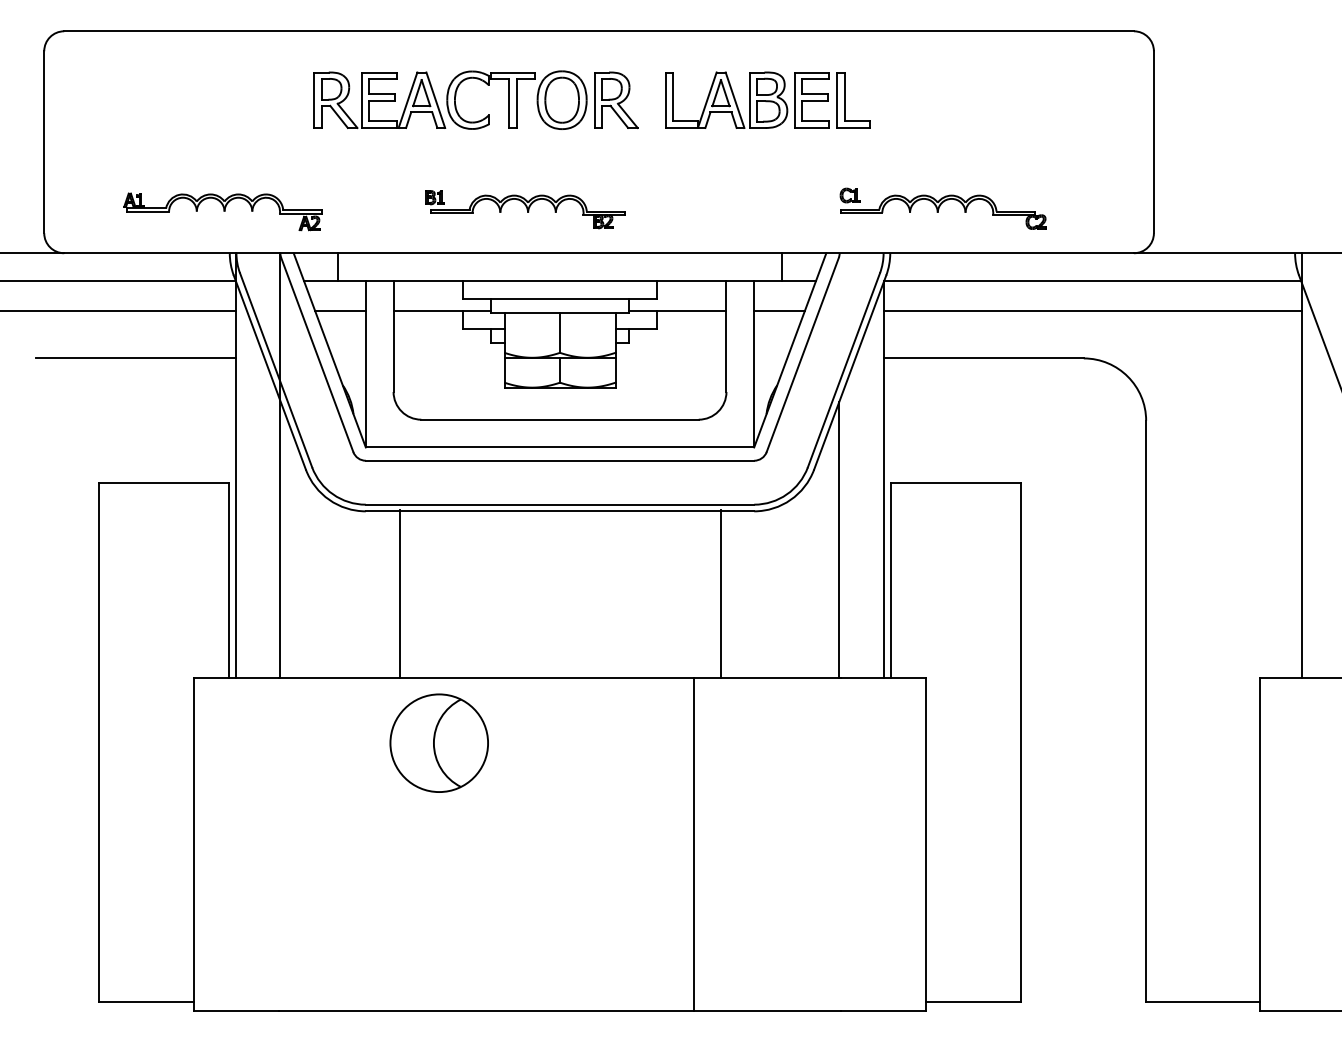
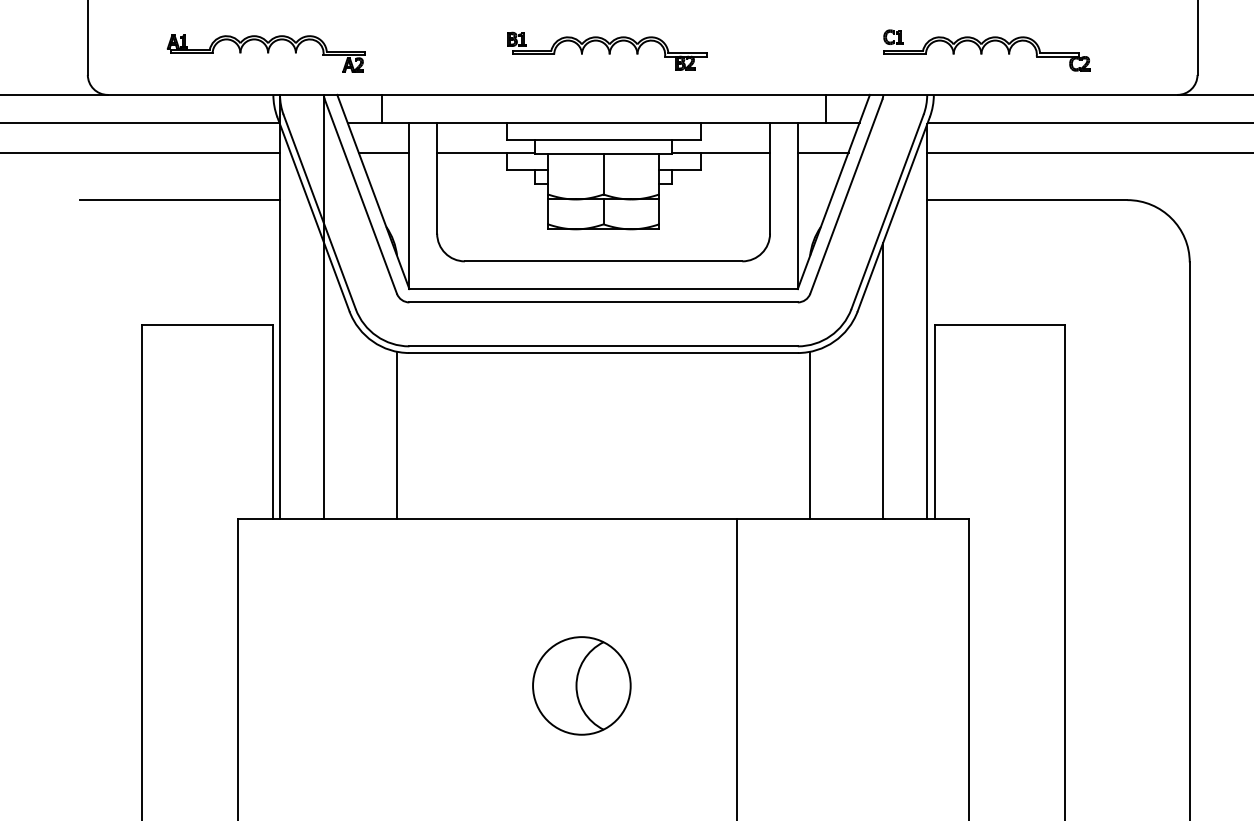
part: (525, 209) -> (607, 51), moved
line: (399, 593) -> (397, 435), moved
line: (721, 593) -> (810, 435), moved
part: (438, 742) -> (581, 685), moved

